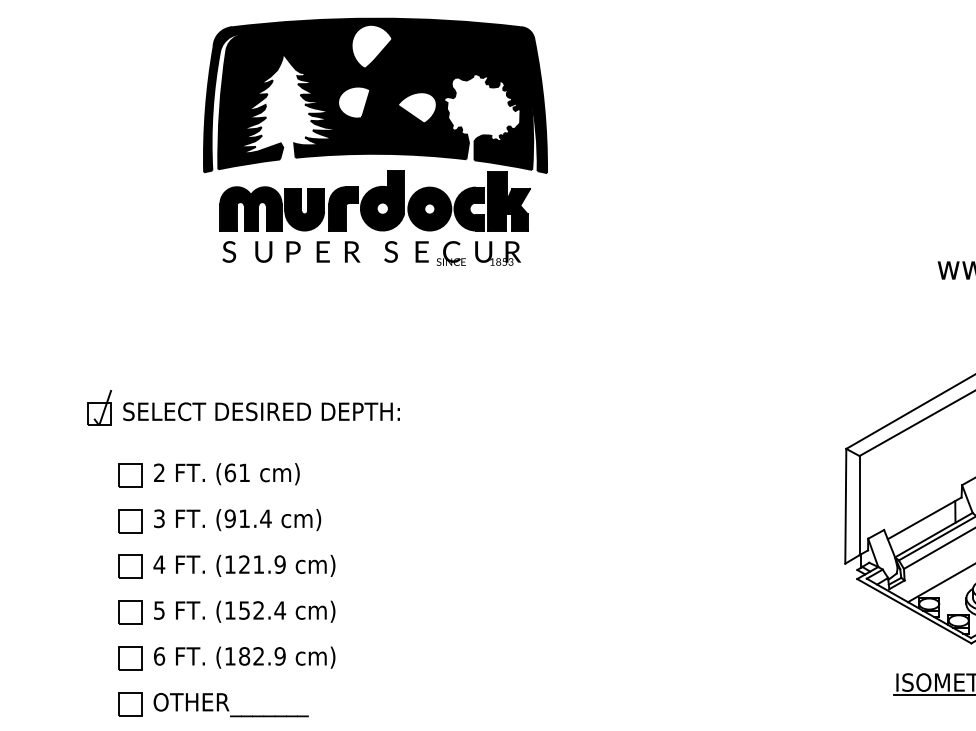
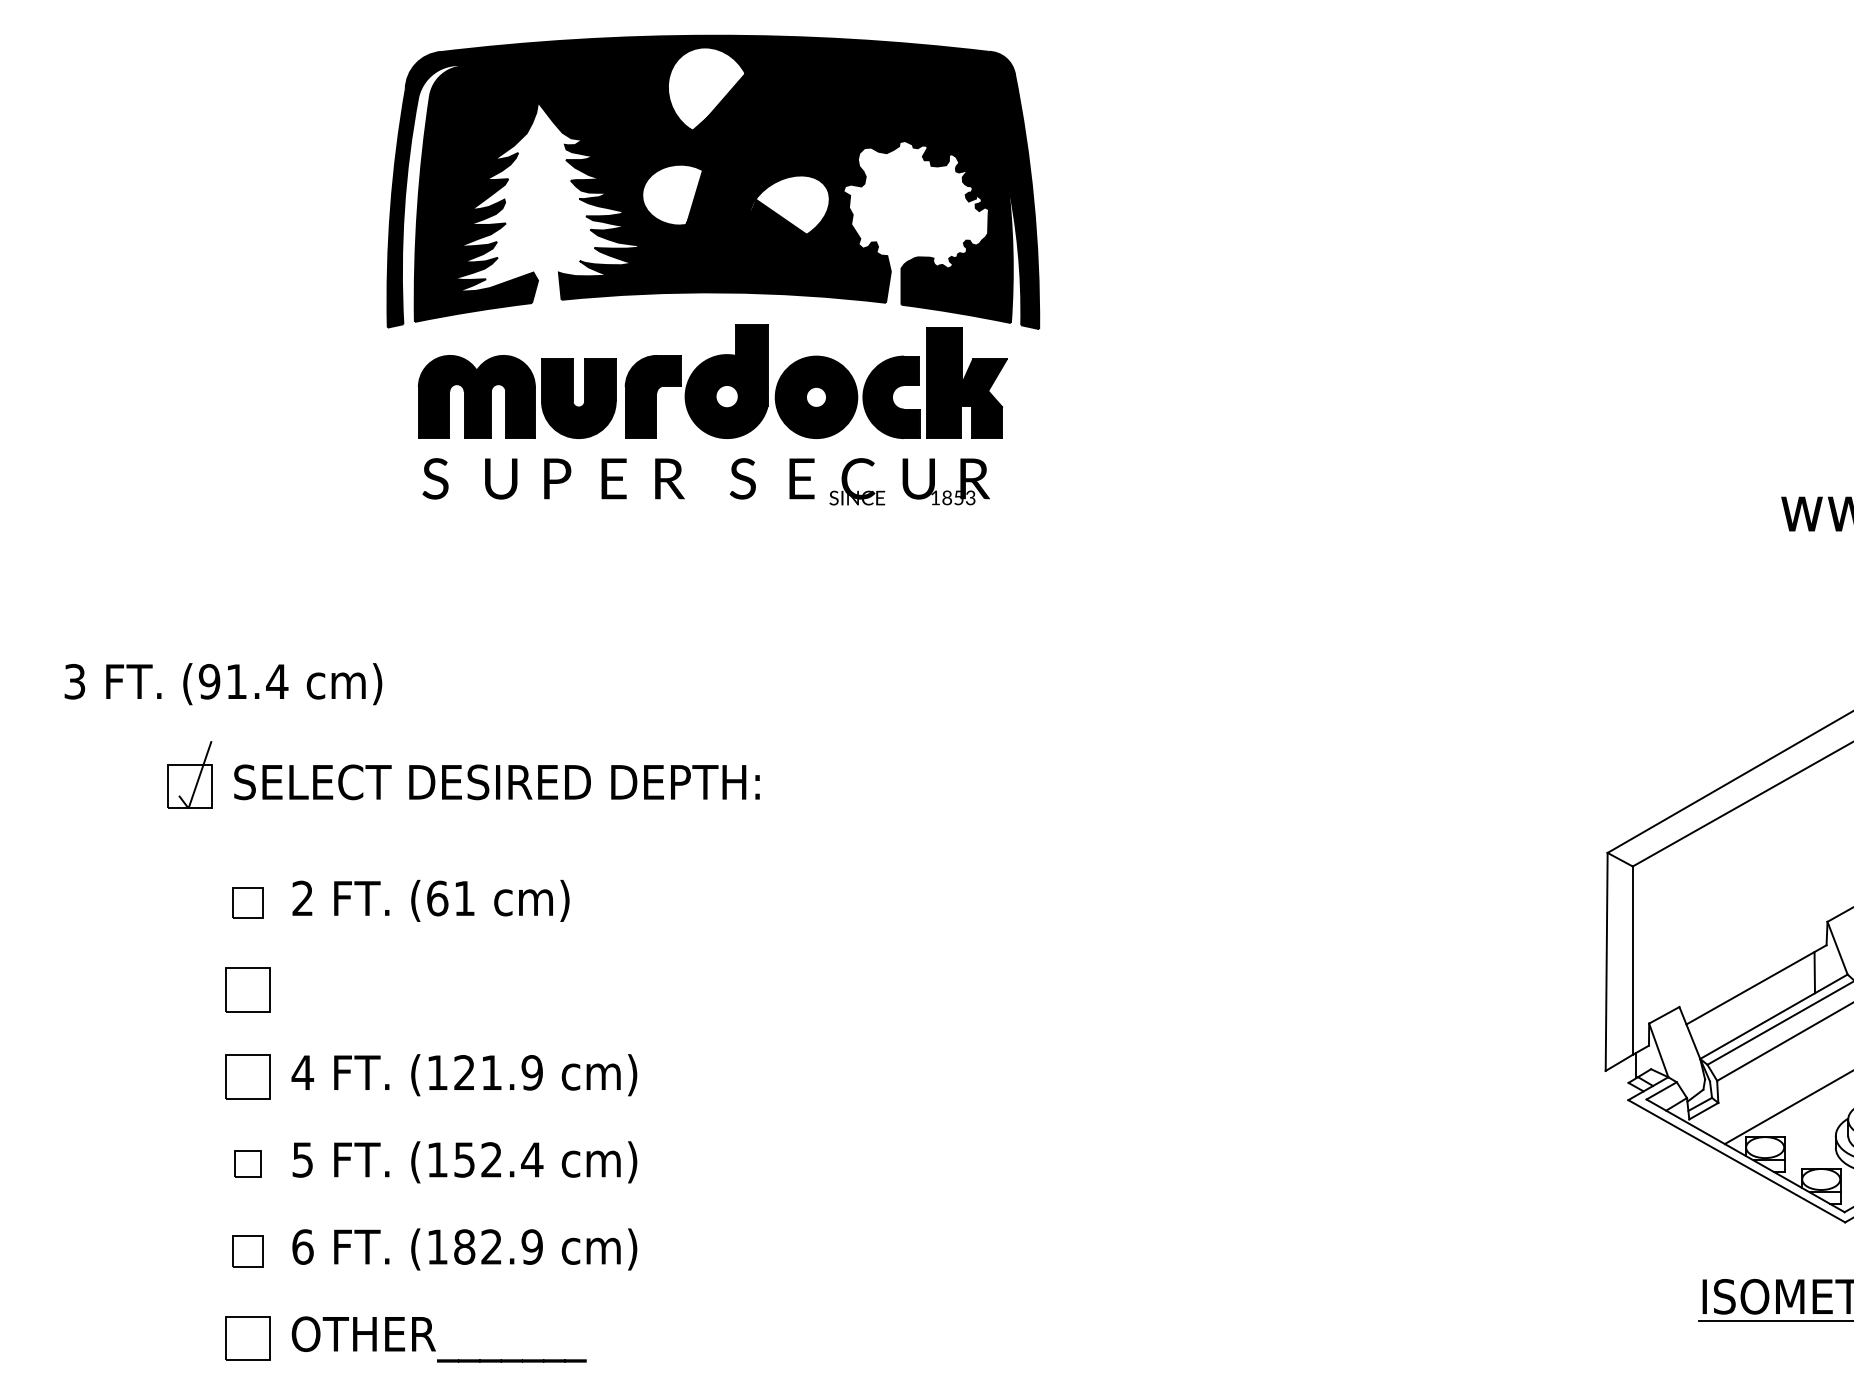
part: (130, 475) -> (247, 903), size x0.7
text: (237, 520) -> (223, 685), moved
part: (130, 612) -> (247, 1163), size x0.6
part: (130, 658) -> (247, 1251), size x0.7

